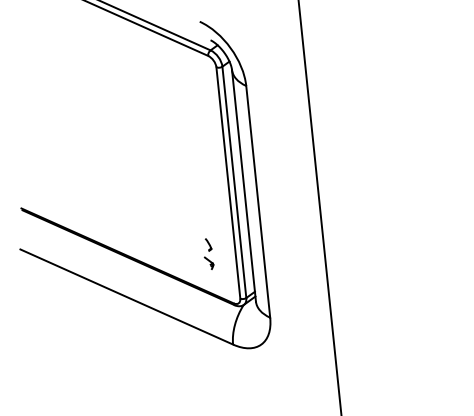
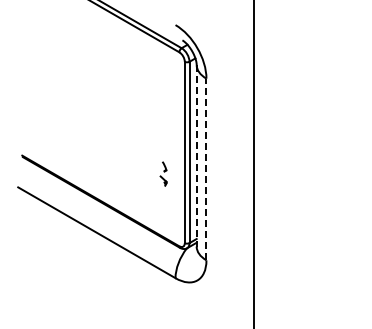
line: (243, 185) -> (196, 155), solid -> dashed
line: (258, 201) -> (206, 169), solid -> dashed
part: (208, 253) -> (163, 173), moved

